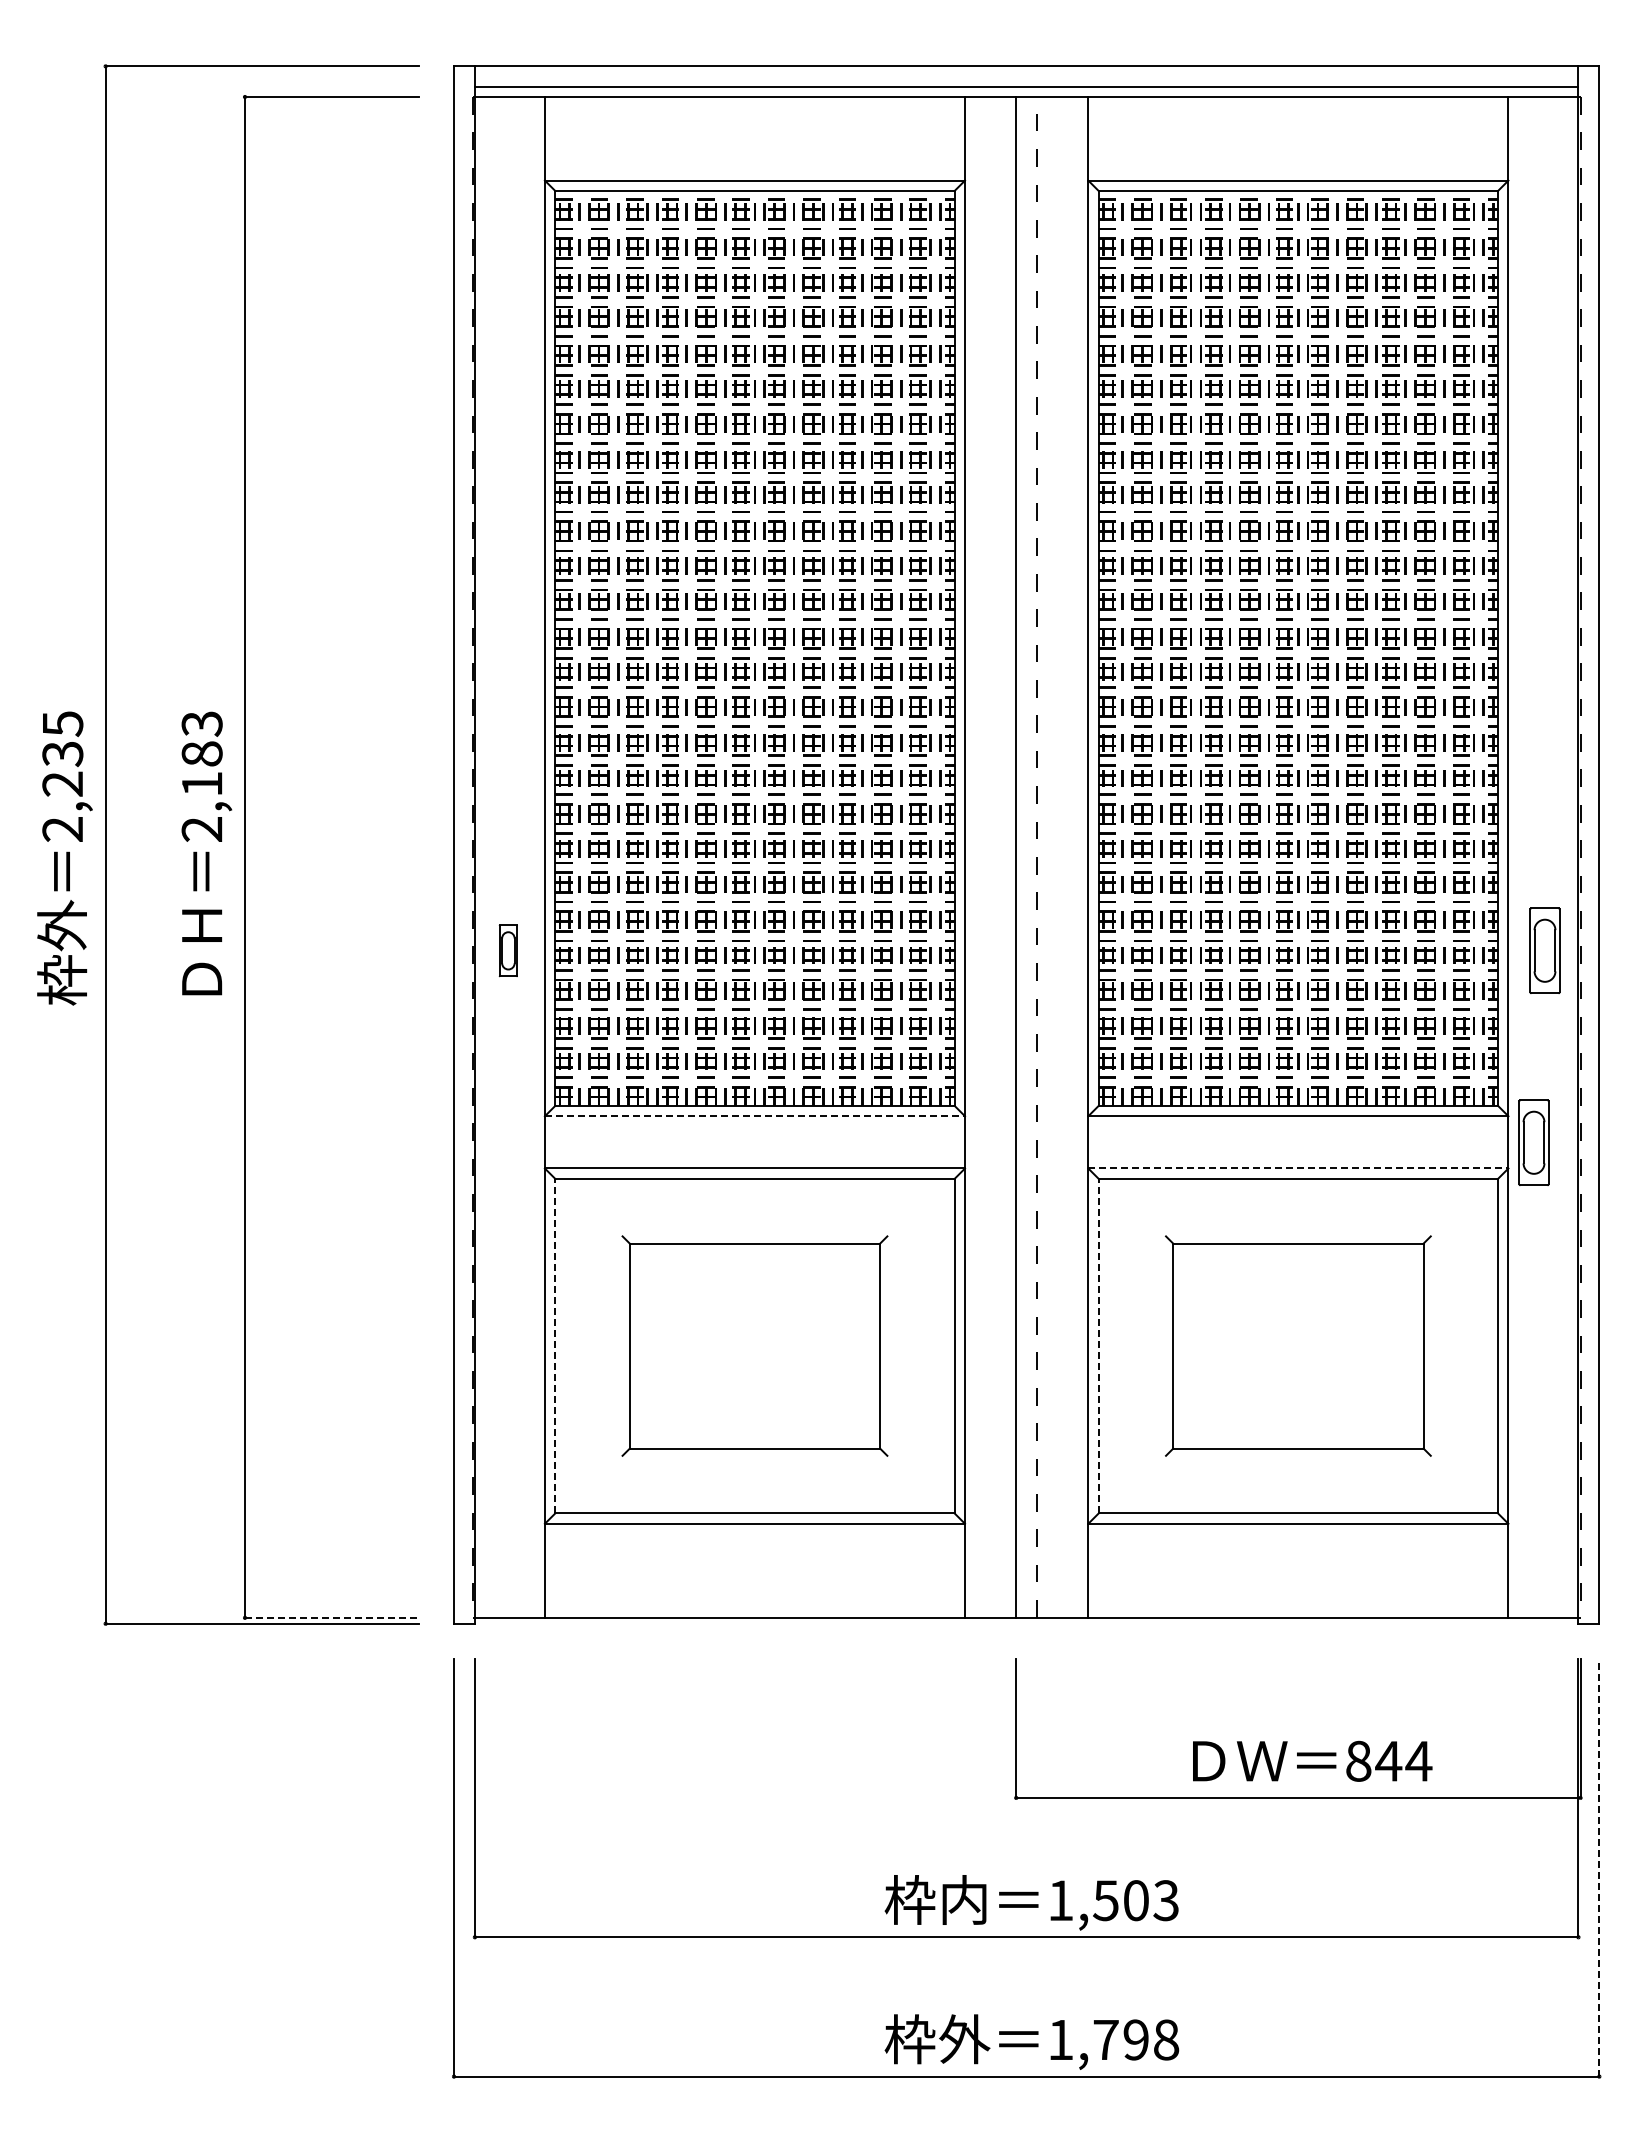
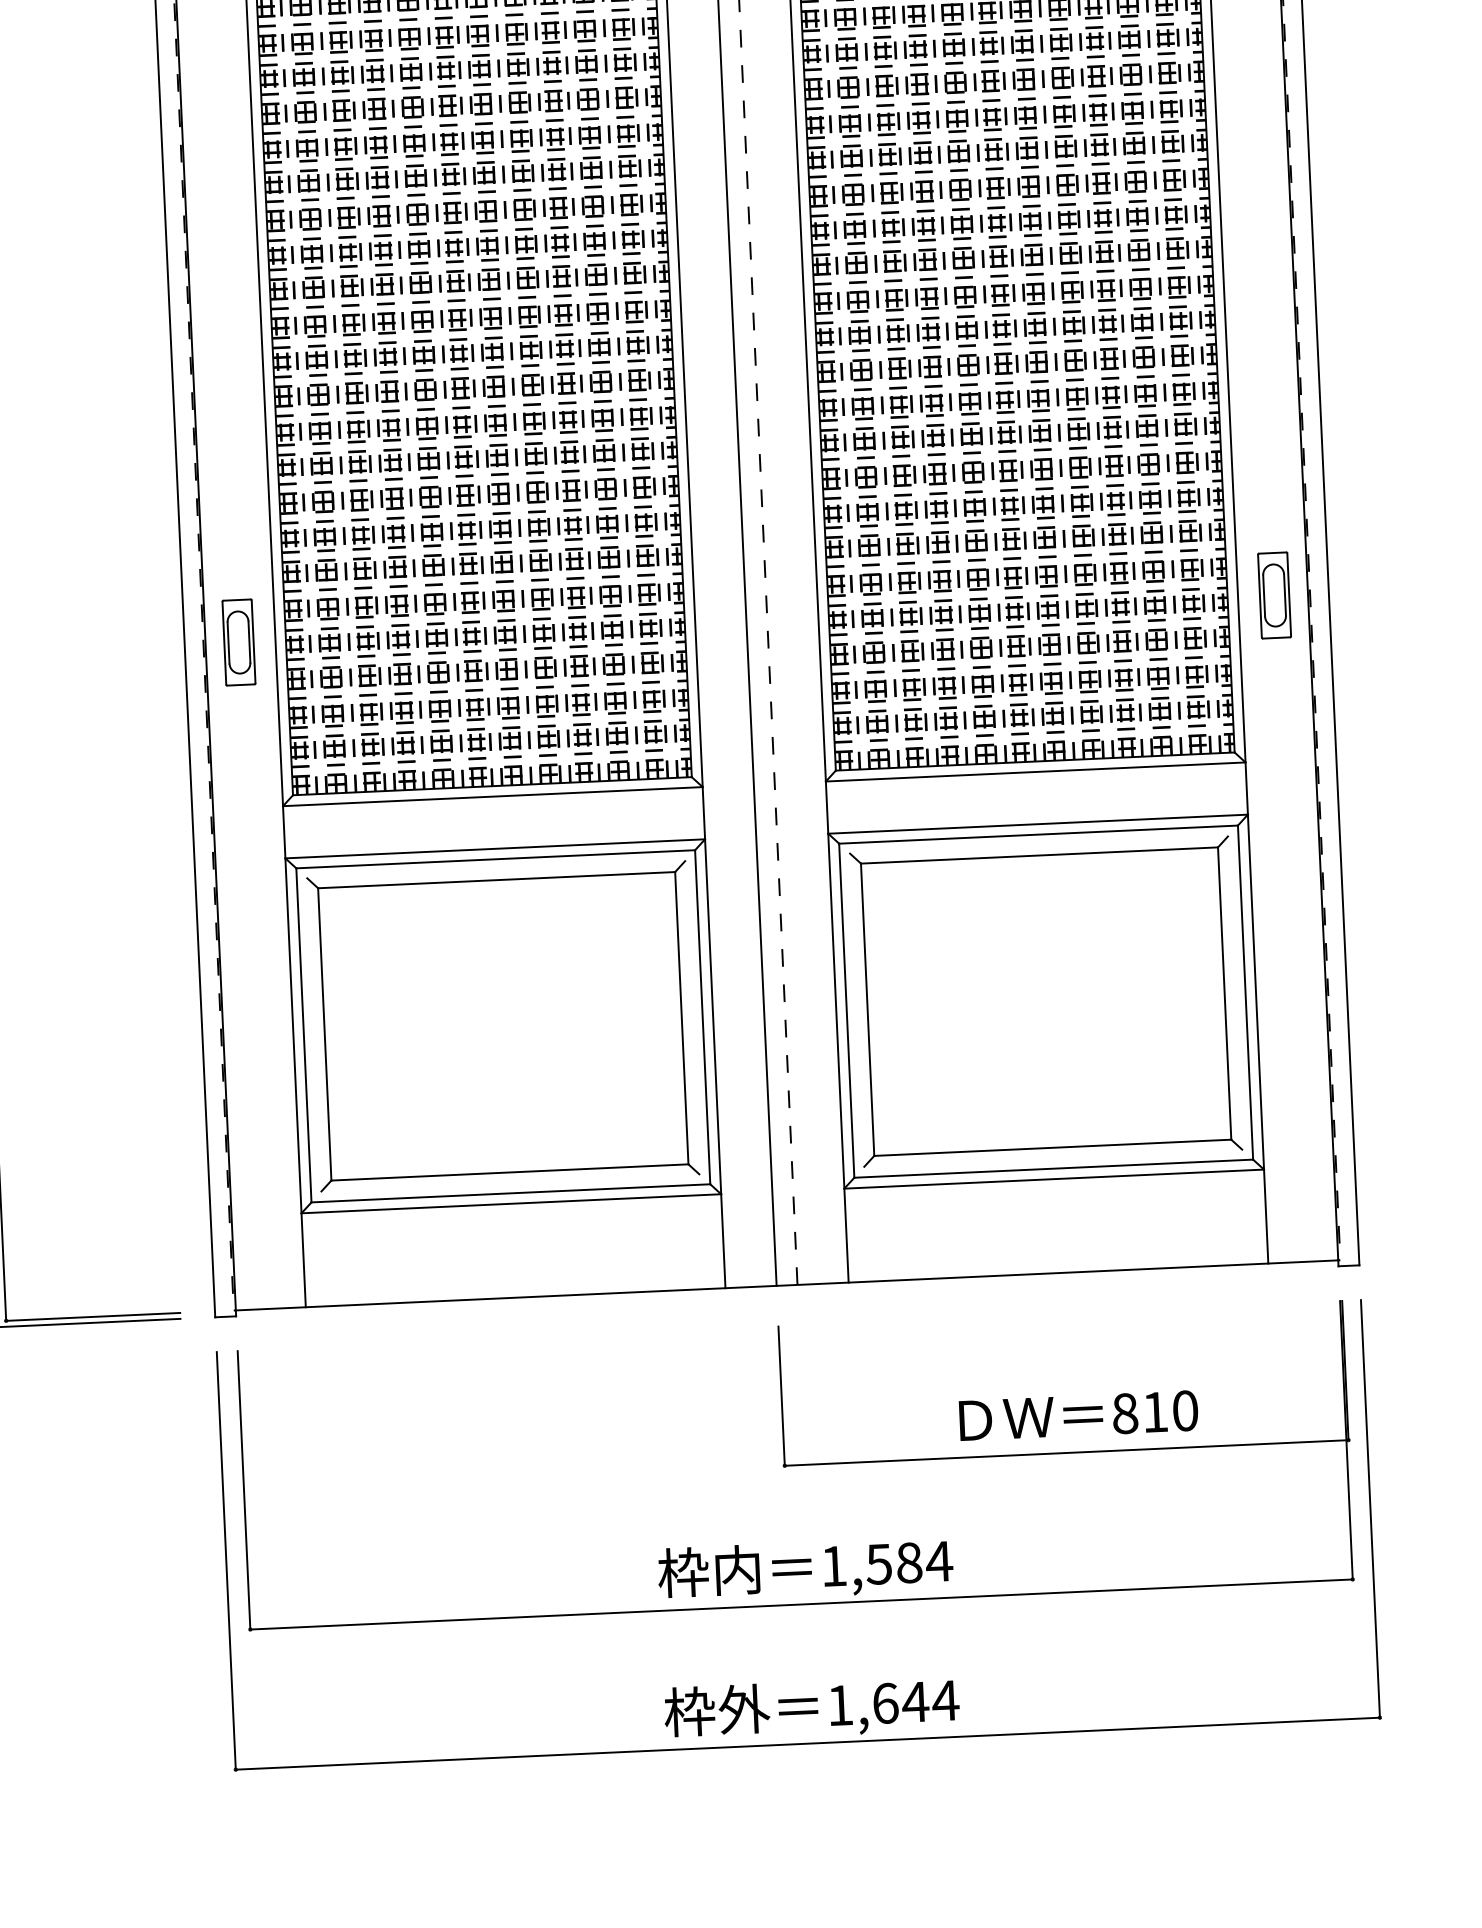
part: (508, 950) -> (239, 642), size x1.67
line: (755, 1116) -> (493, 796), dashed -> solid
part: (1533, 1142) -> (1271, 787), removed
line: (1298, 1168) -> (1038, 824), dashed -> solid
line: (555, 1345) -> (304, 1034), dashed -> solid
part: (754, 1345) -> (502, 1025), size x1.43
line: (1098, 1345) -> (846, 1010), dashed -> solid
part: (1298, 1345) -> (1046, 1001), size x1.43
line: (332, 1617) -> (93, 1316), dashed -> solid
text: (1403, 1760) -> (1169, 1410), 844 -> 810
line: (1599, 1867) -> (1370, 1508), dashed -> solid
text: (1151, 1900) -> (924, 1562), 1,503 -> 1,584
text: (1136, 2039) -> (915, 1701), 1,798 -> 1,644

